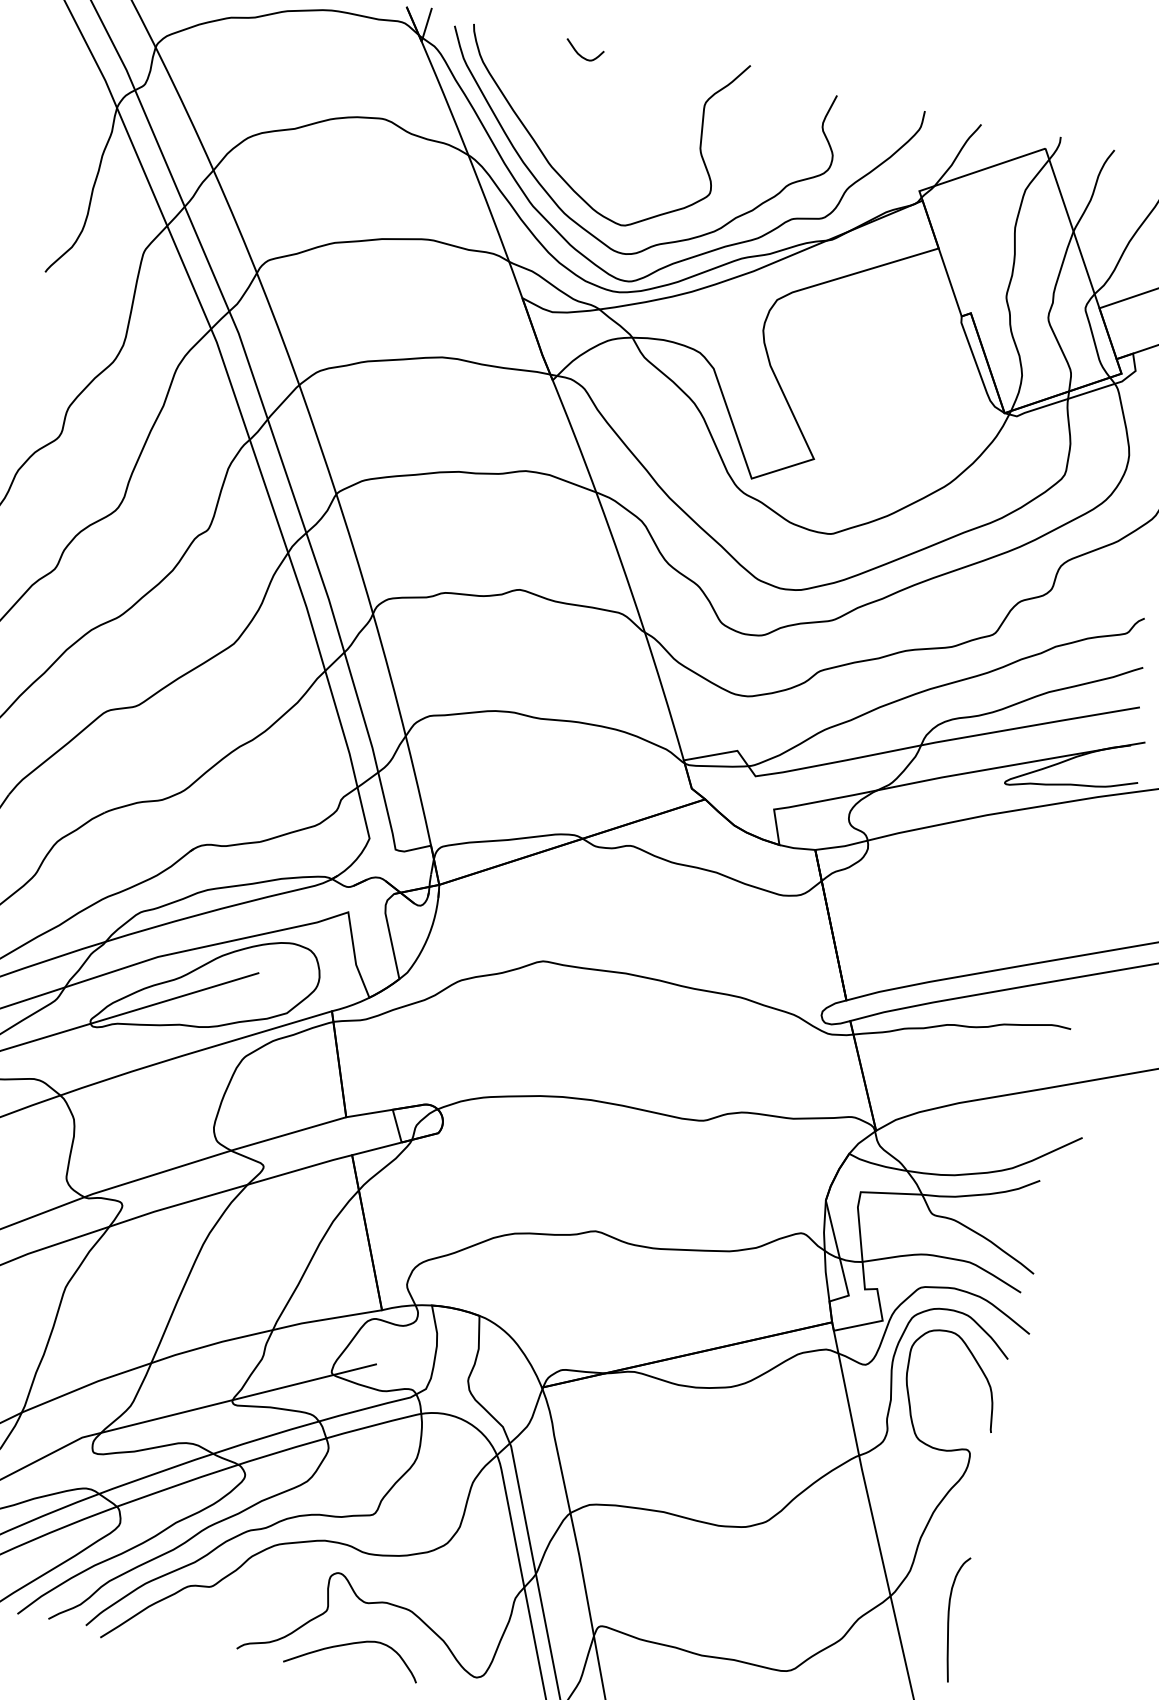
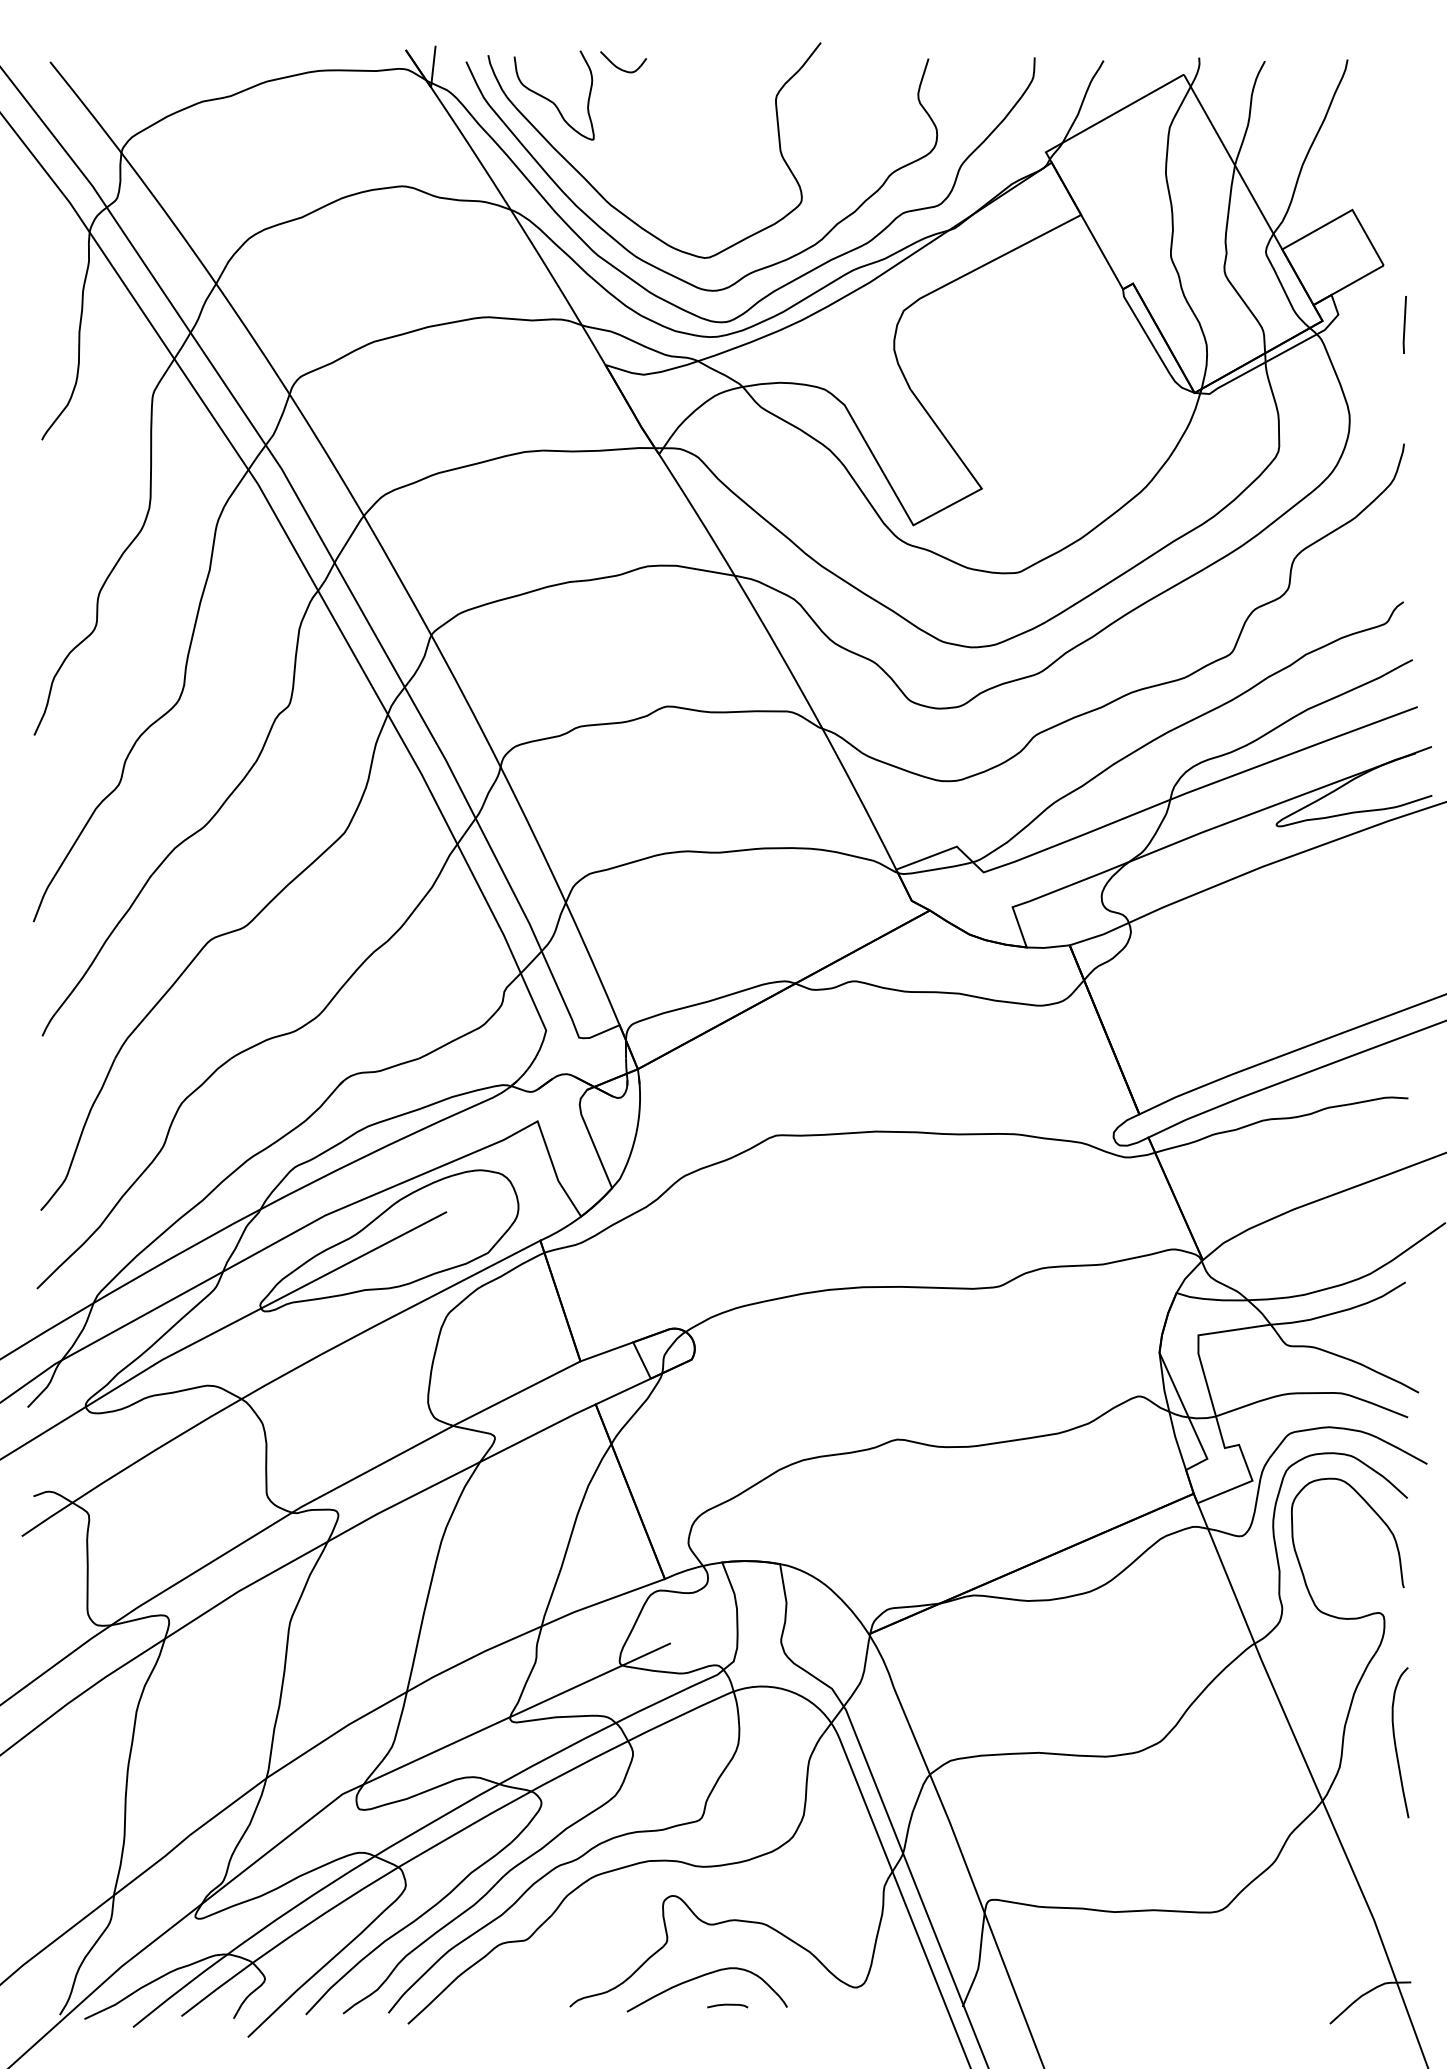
curve: (519, 71) -> (551, 100), added
curve: (949, 1619) -> (1396, 1744), moved
curve: (367, 1672) -> (727, 2005), added

